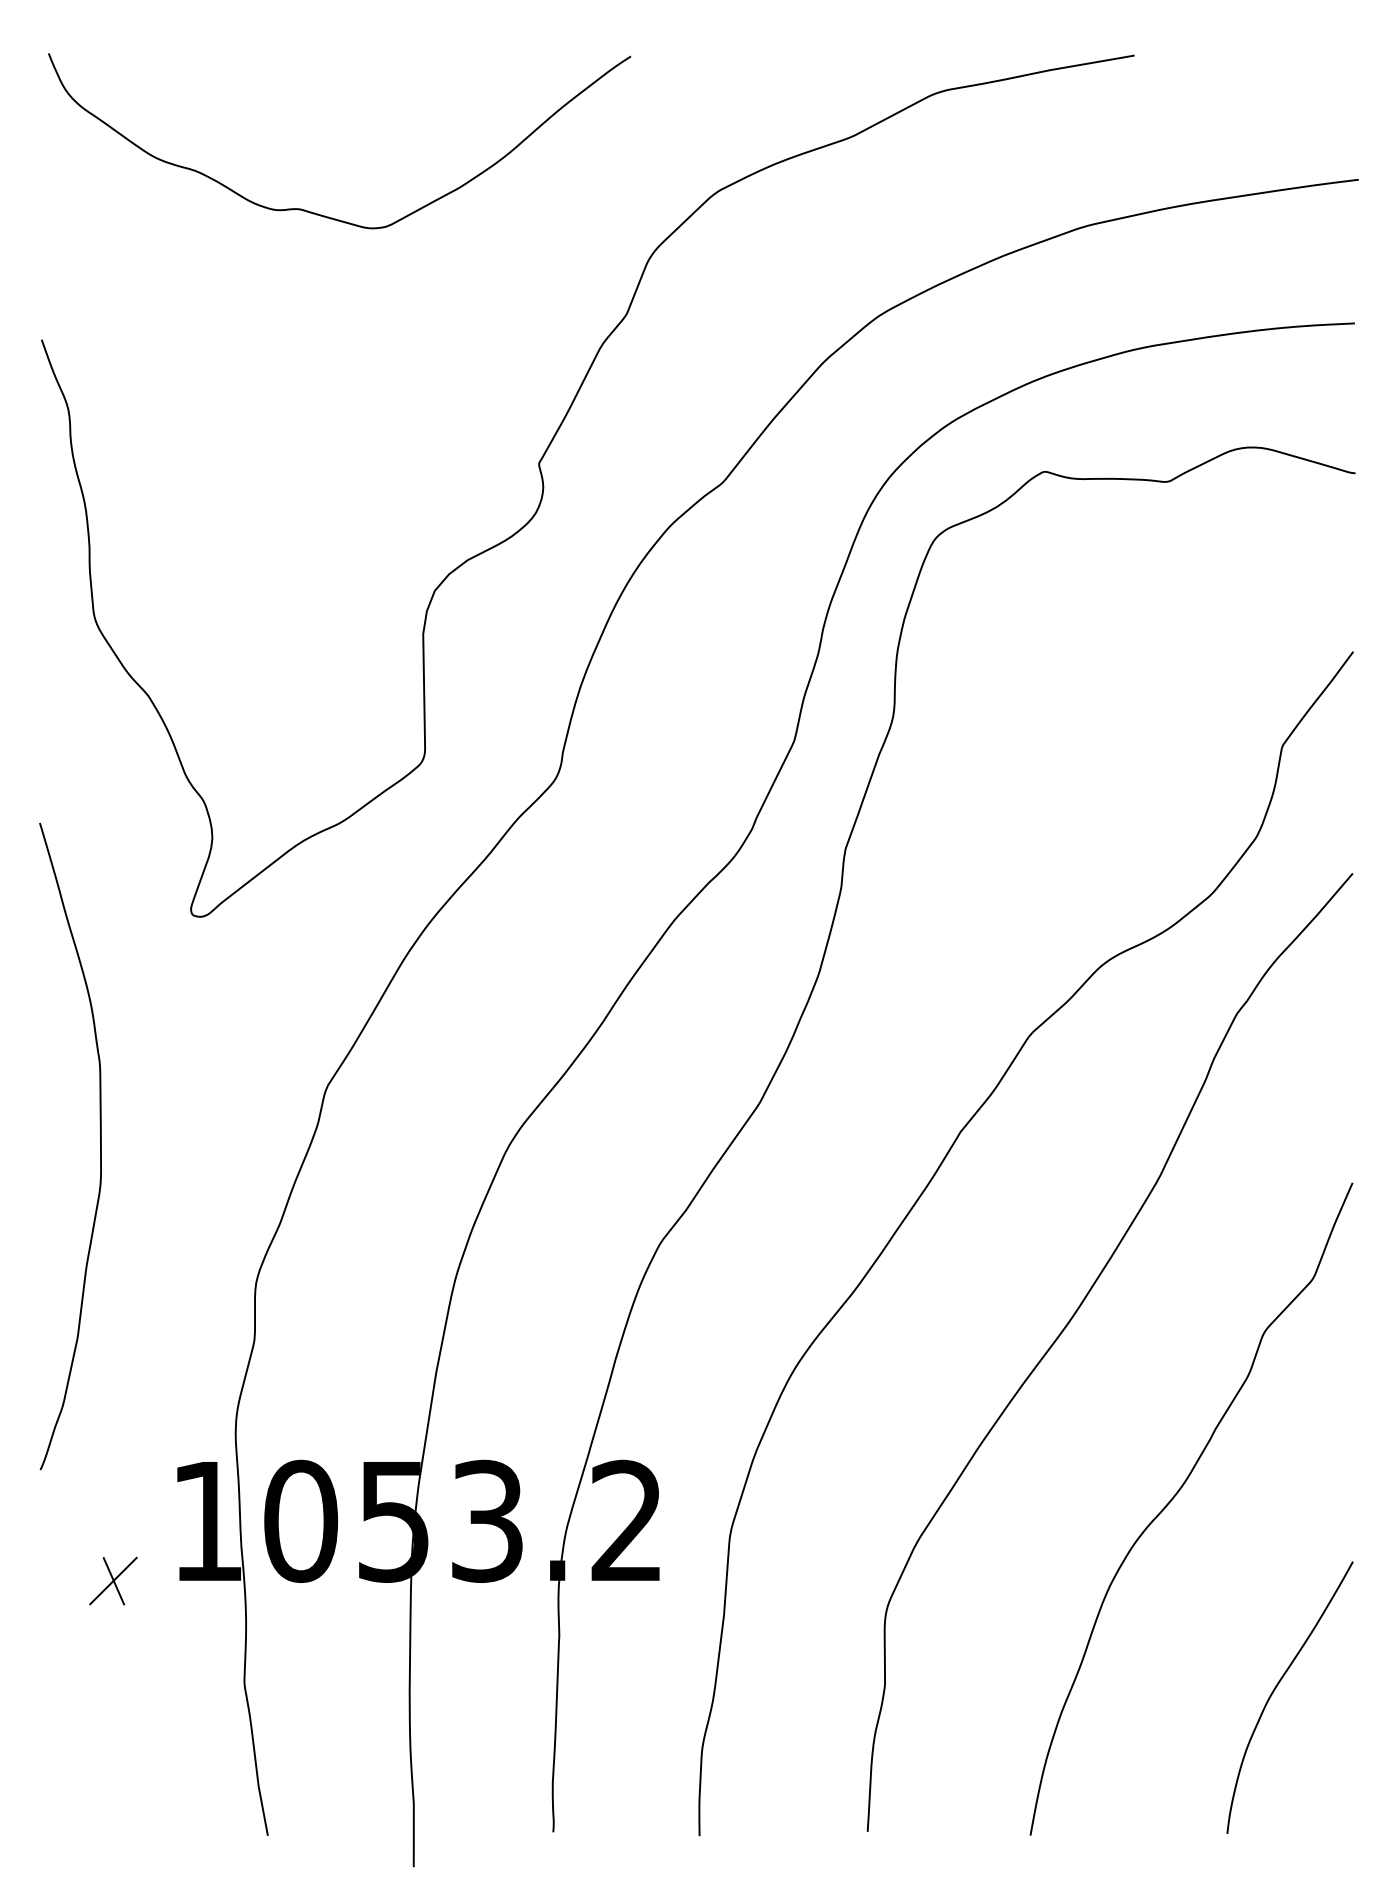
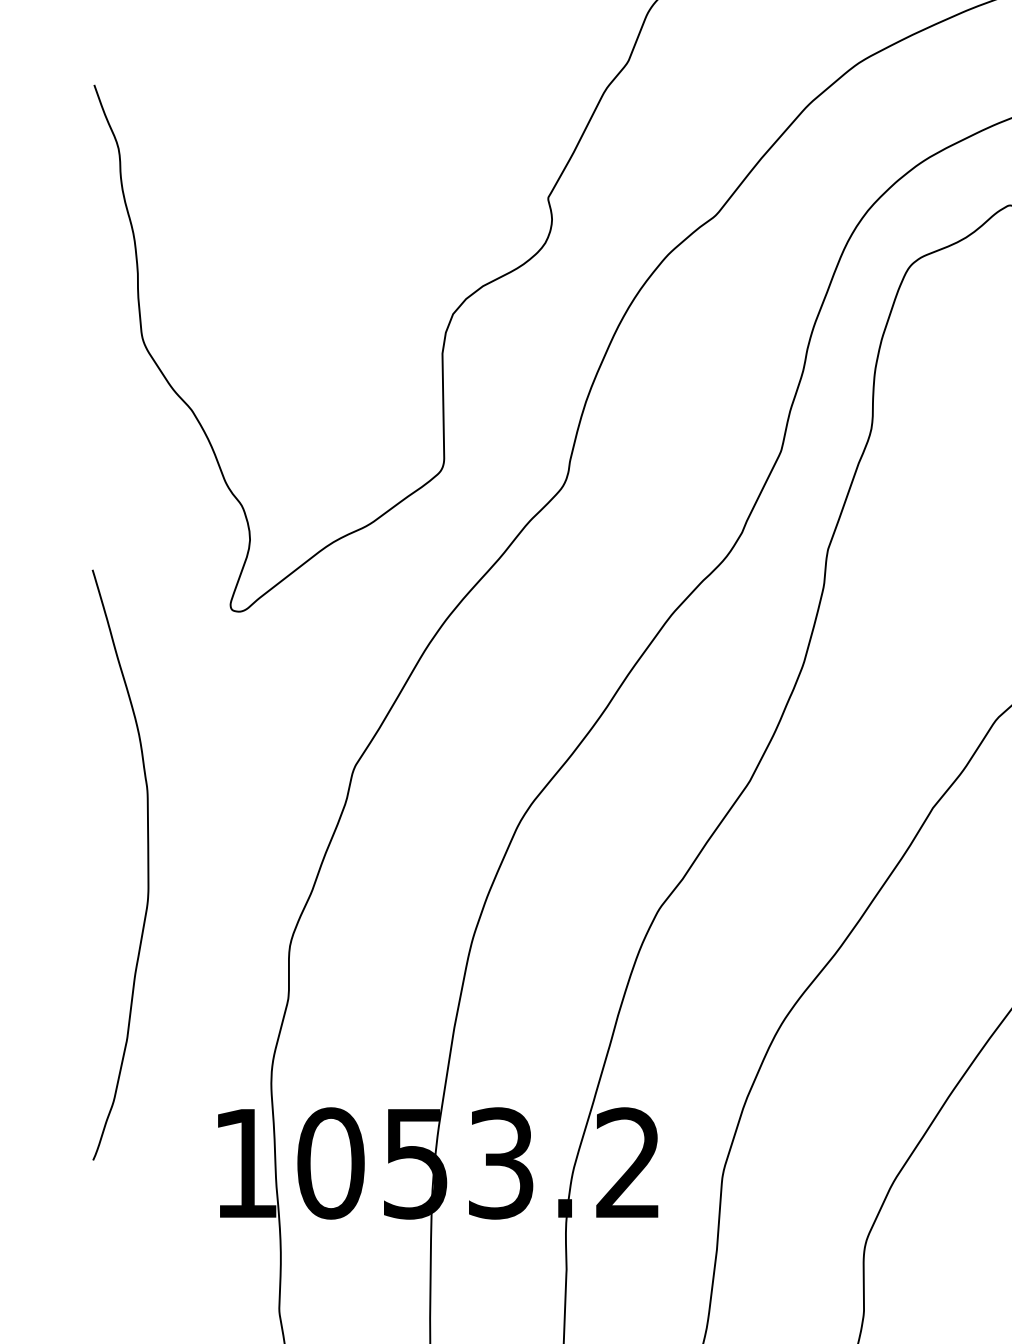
curve: (100, 1146) -> (147, 865), moved
part: (113, 1580) -> (159, 1217), removed

